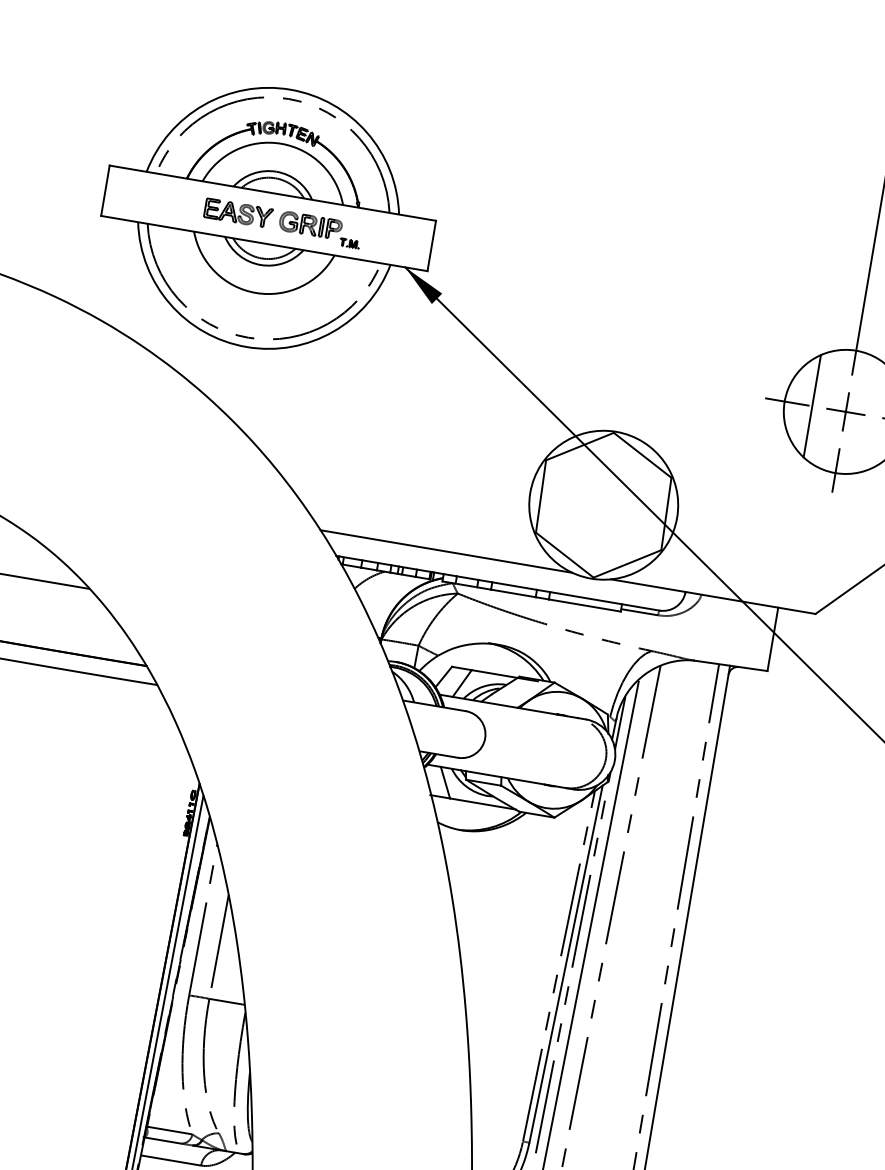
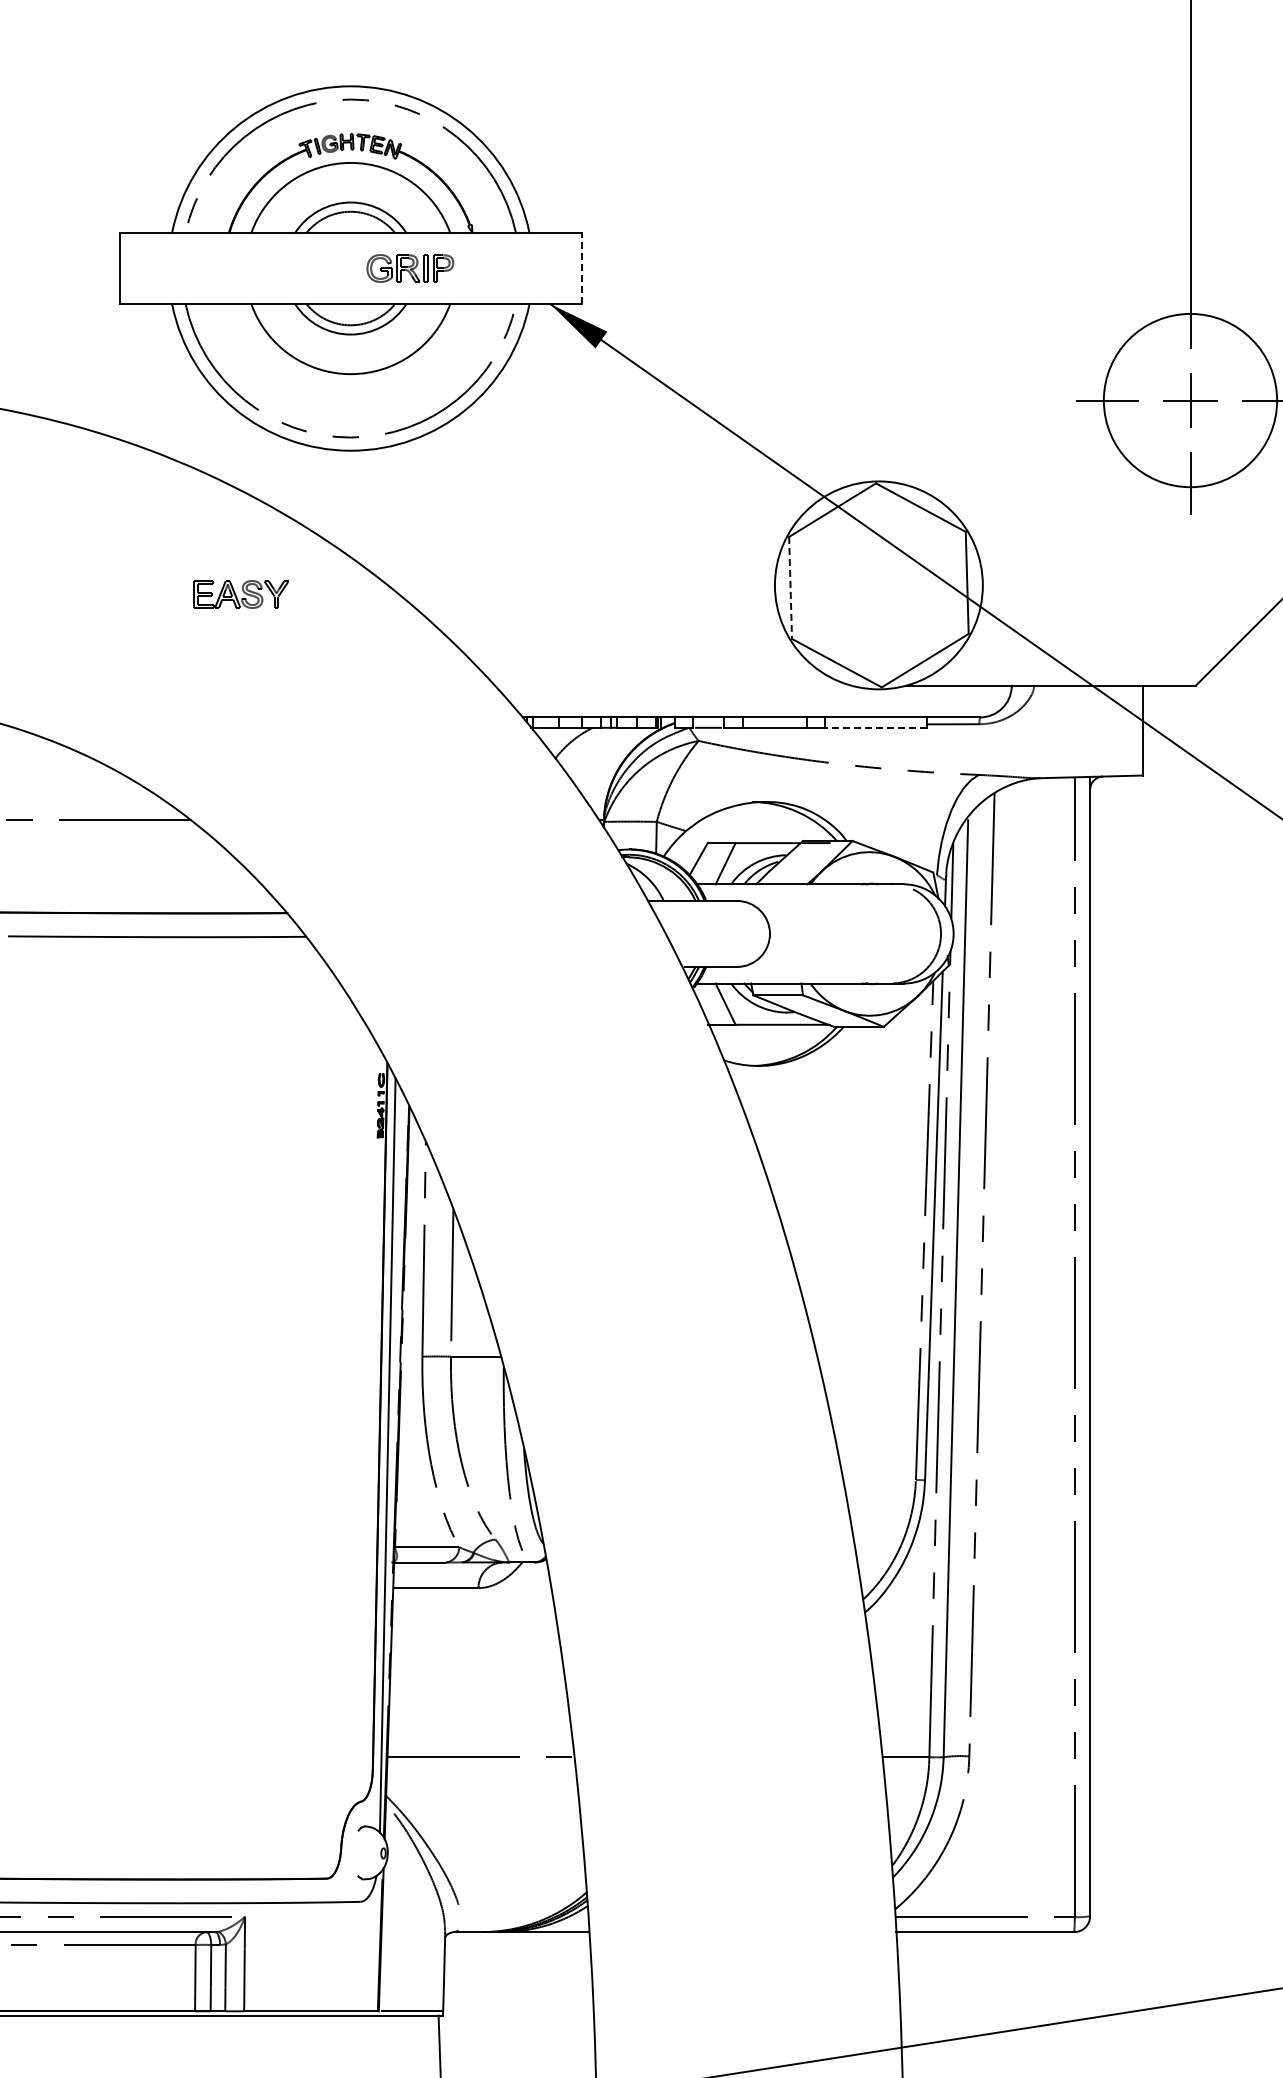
part: (238, 213) -> (240, 594), moved
part: (349, 243) -> (468, 284), removed
line: (431, 245) -> (581, 268), solid -> dashed
line: (811, 406) -> (1142, 400), removed
line: (540, 496) -> (790, 588), solid -> dashed
line: (446, 551) -> (673, 685), removed
line: (585, 605) -> (876, 727), solid -> dashed

